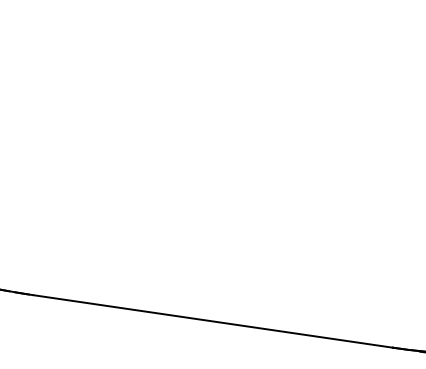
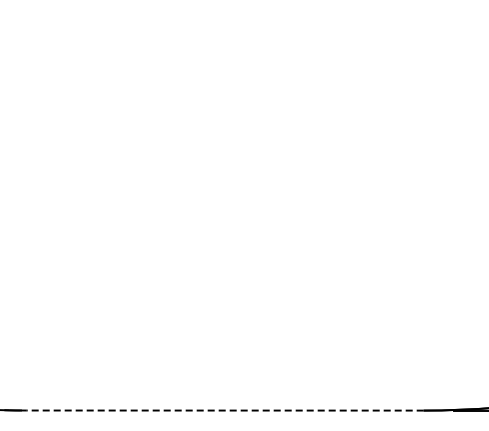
line: (212, 321) -> (224, 410), solid -> dashed

